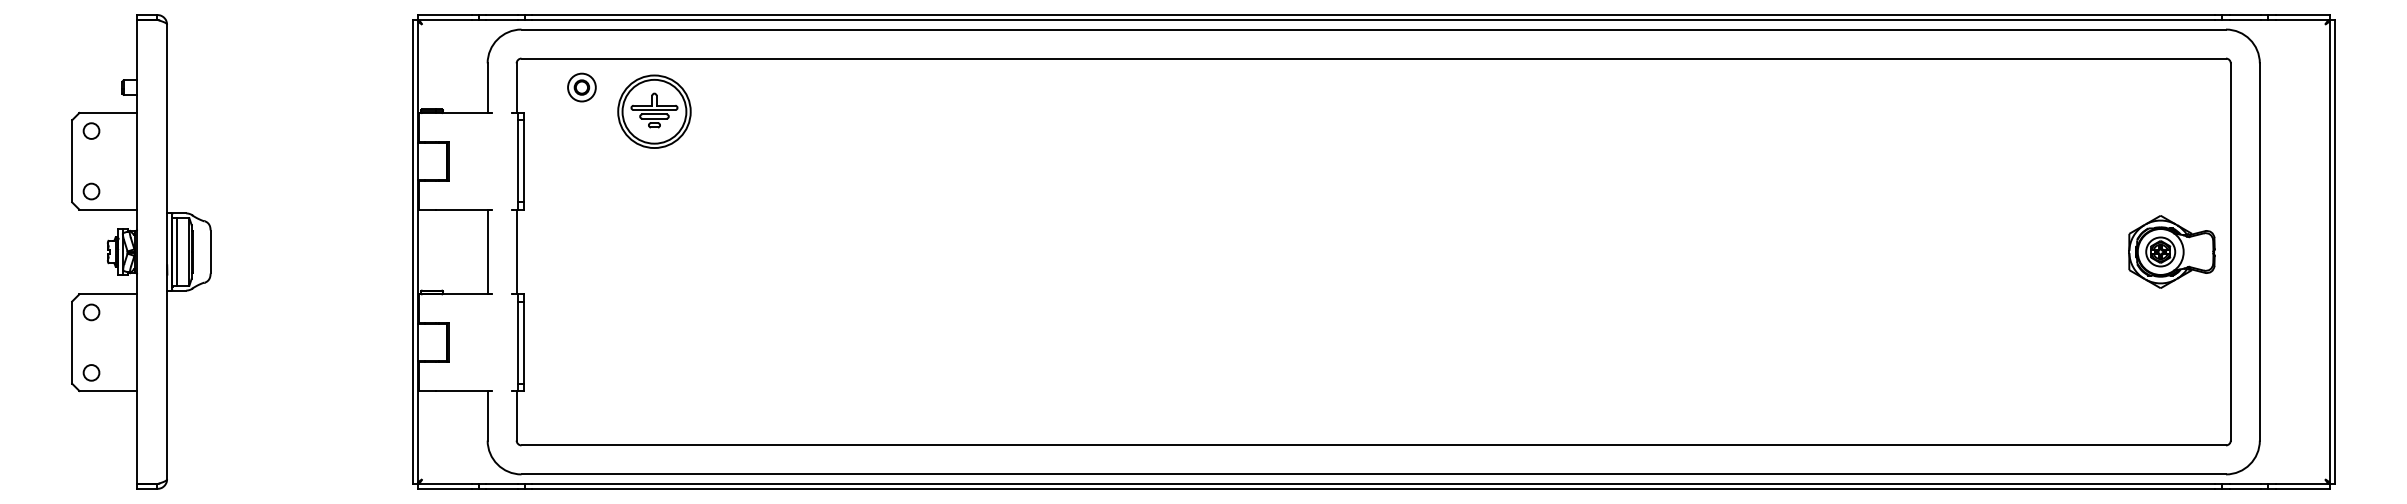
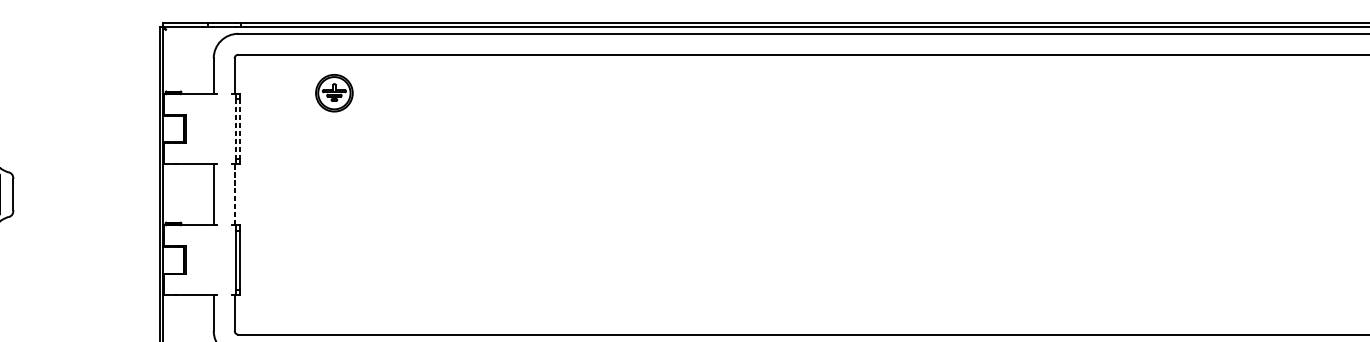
part: (581, 87) -> (281, 75), removed
part: (654, 111) -> (334, 93), size x0.7
line: (517, 161) -> (235, 129), solid -> dashed
line: (523, 161) -> (239, 129), solid -> dashed
line: (516, 251) -> (234, 194), solid -> dashed

